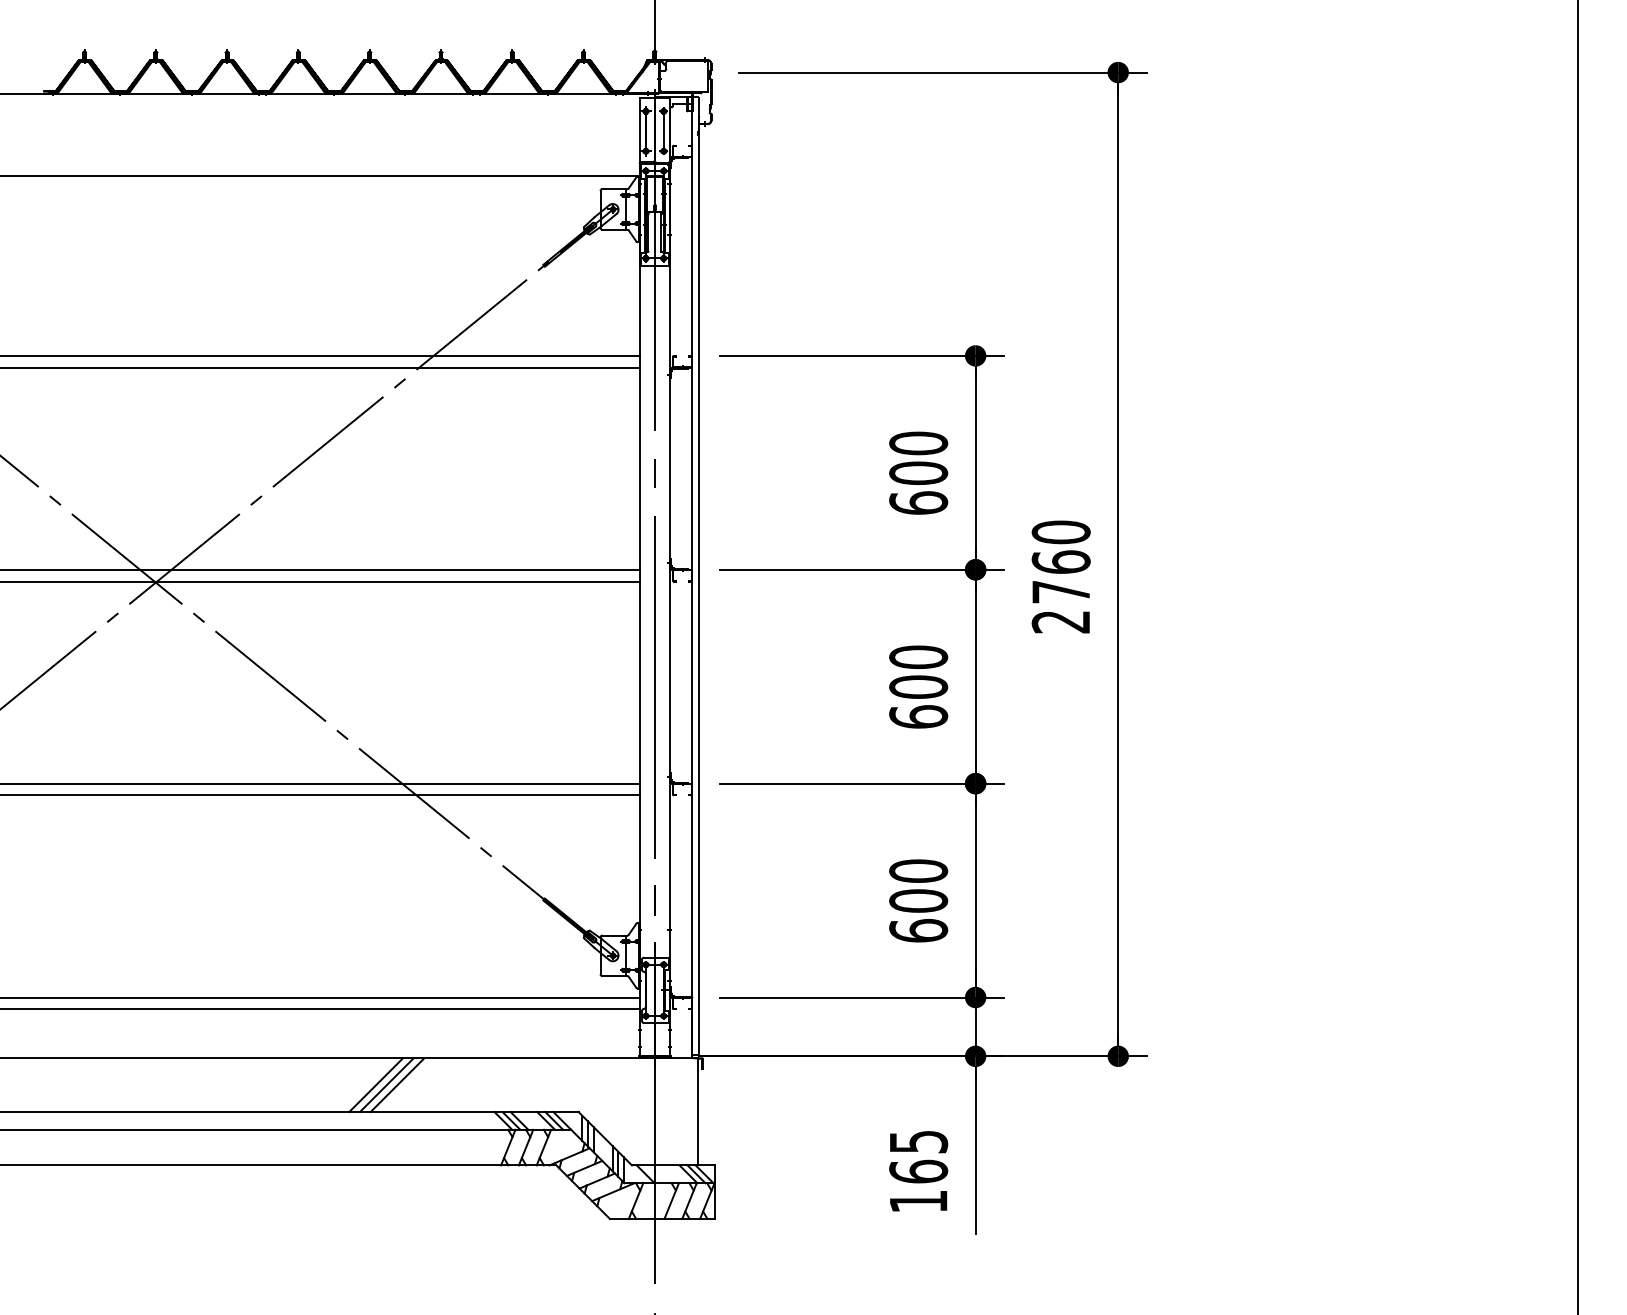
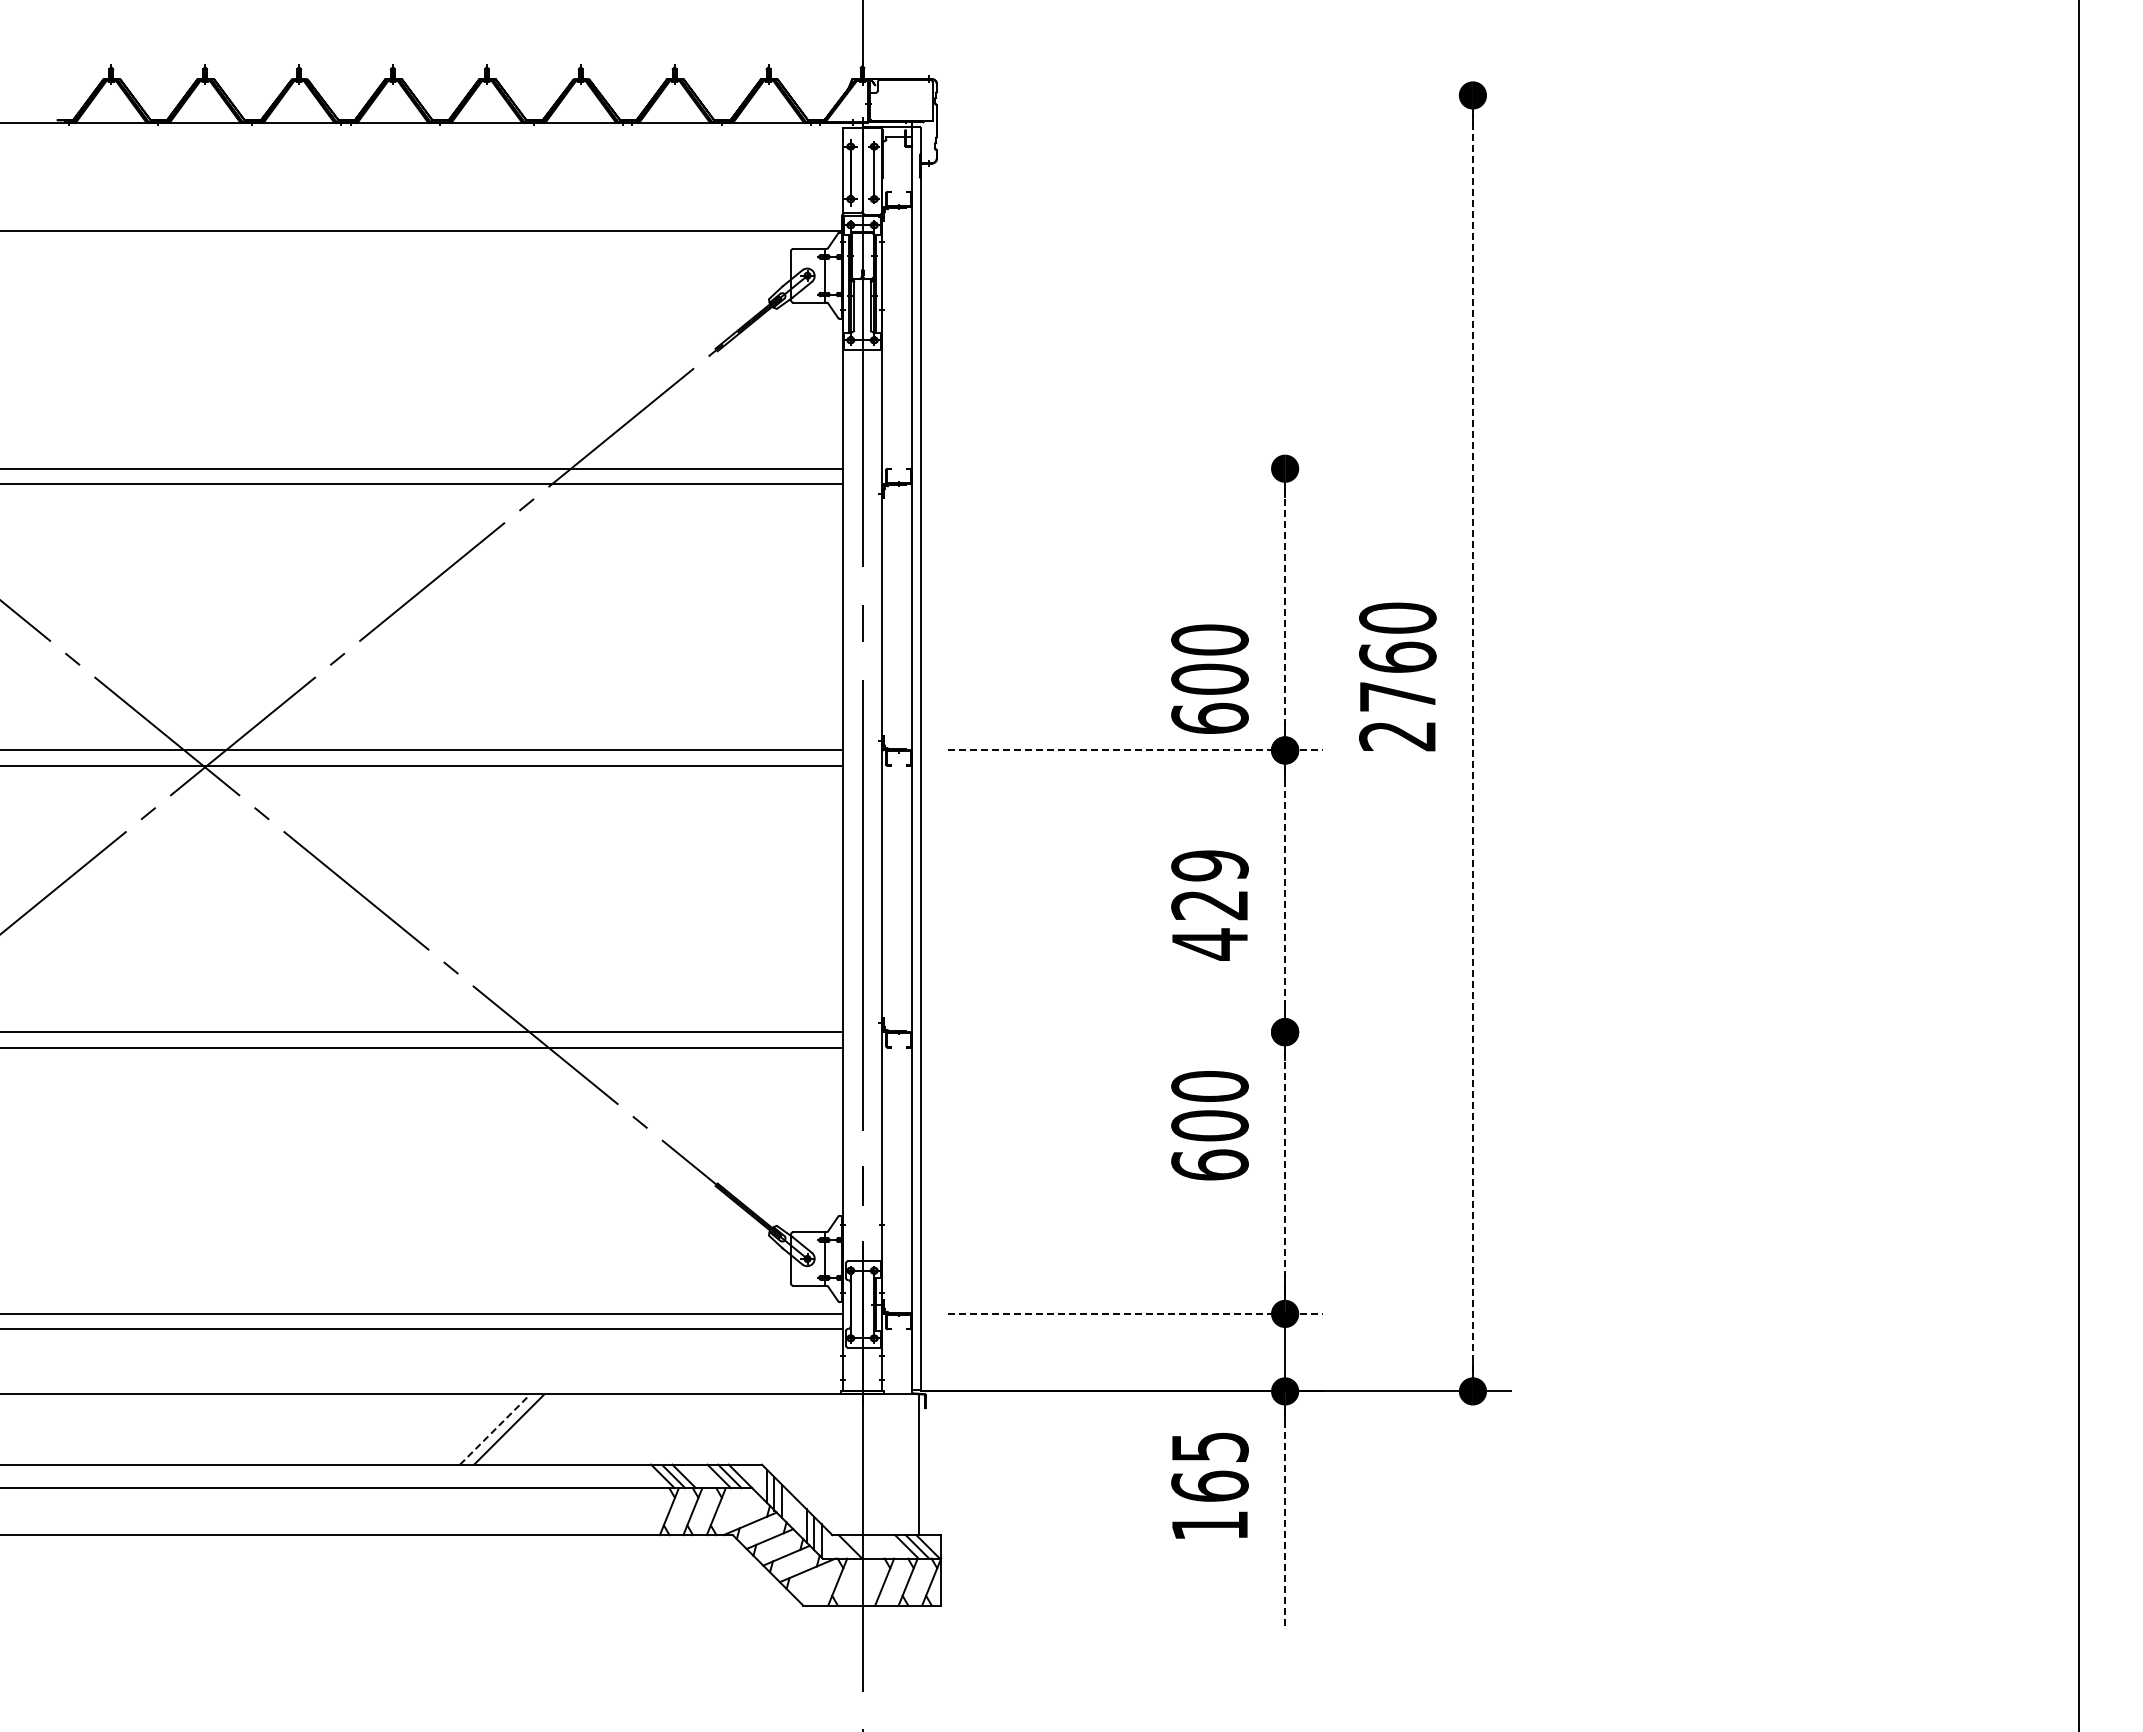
line: (942, 72) -> (1241, 95), removed
line: (861, 355) -> (1134, 468), removed
line: (975, 463) -> (1285, 610), solid -> dashed
text: (918, 472) -> (1209, 678), moved
line: (1117, 563) -> (1472, 742), solid -> dashed
line: (862, 569) -> (1135, 750), solid -> dashed
text: (1060, 576) -> (1397, 676), moved
line: (975, 676) -> (1285, 891), solid -> dashed
text: (918, 687) -> (1209, 905), 600 -> 429
line: (861, 783) -> (1134, 1032), removed
line: (975, 890) -> (1285, 1173), solid -> dashed
text: (918, 900) -> (1209, 1125), moved
line: (862, 997) -> (1135, 1313), solid -> dashed
line: (376, 1085) -> (495, 1429), solid -> dashed
line: (397, 1085) -> (523, 1429), removed
line: (975, 1152) -> (1285, 1517), solid -> dashed
text: (918, 1171) -> (1209, 1485), moved

